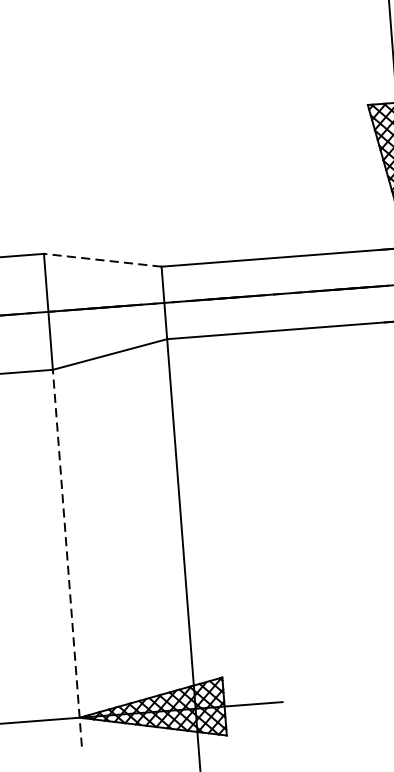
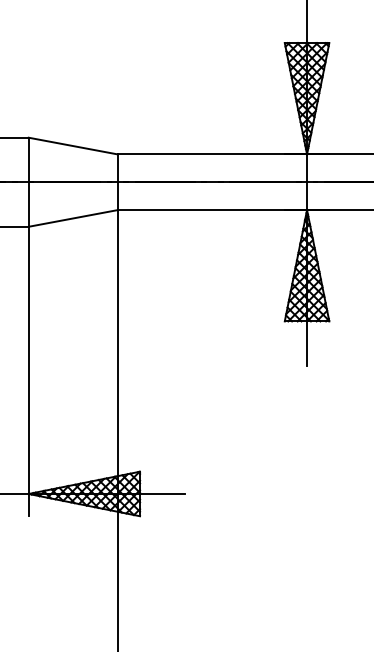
line: (101, 259) -> (72, 145), dashed -> solid
line: (67, 558) -> (28, 371), dashed -> solid

